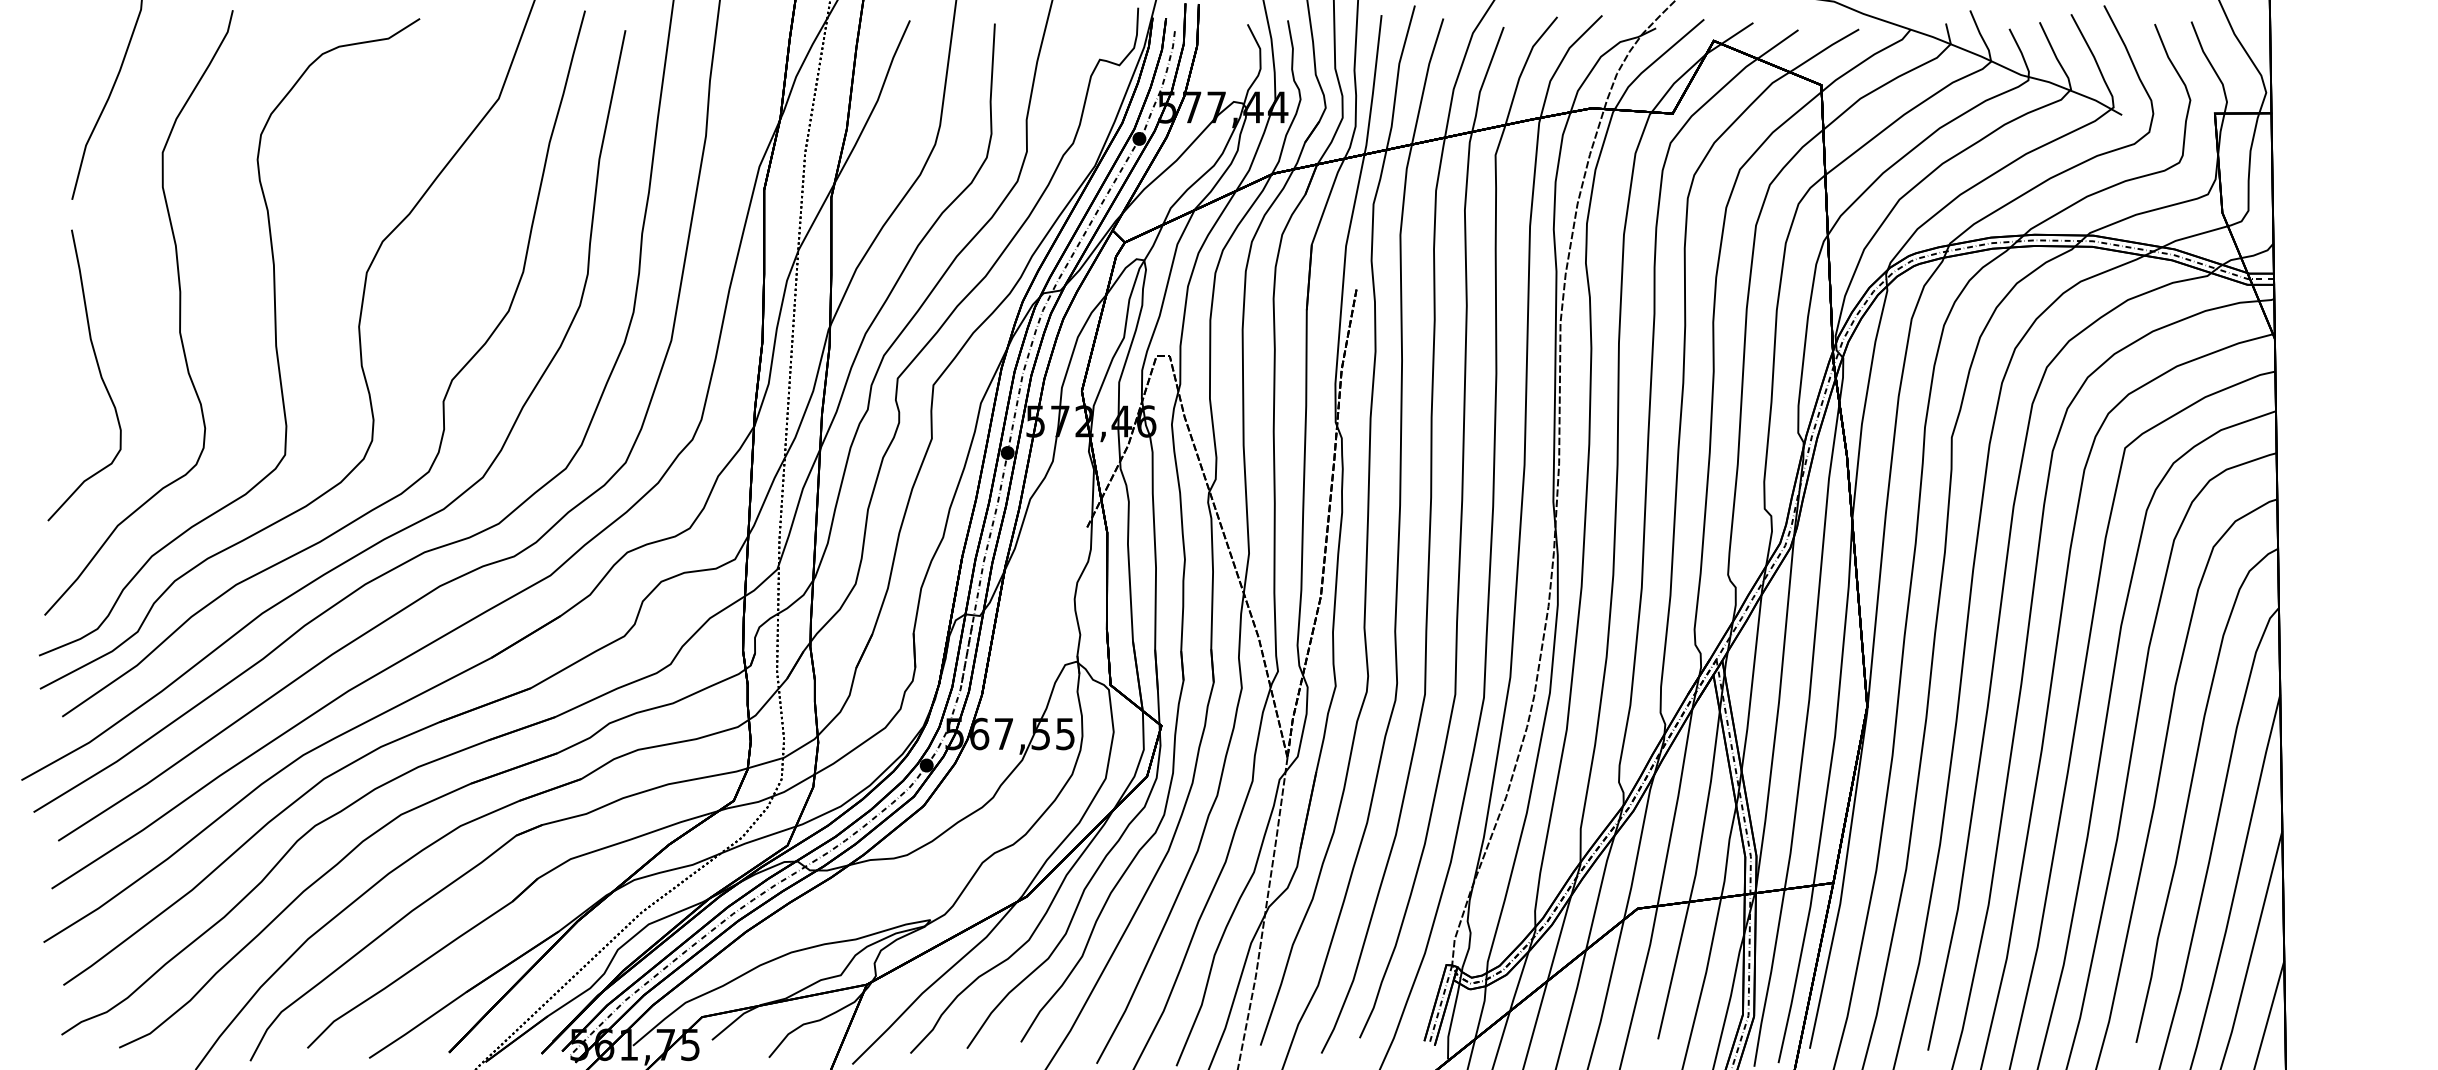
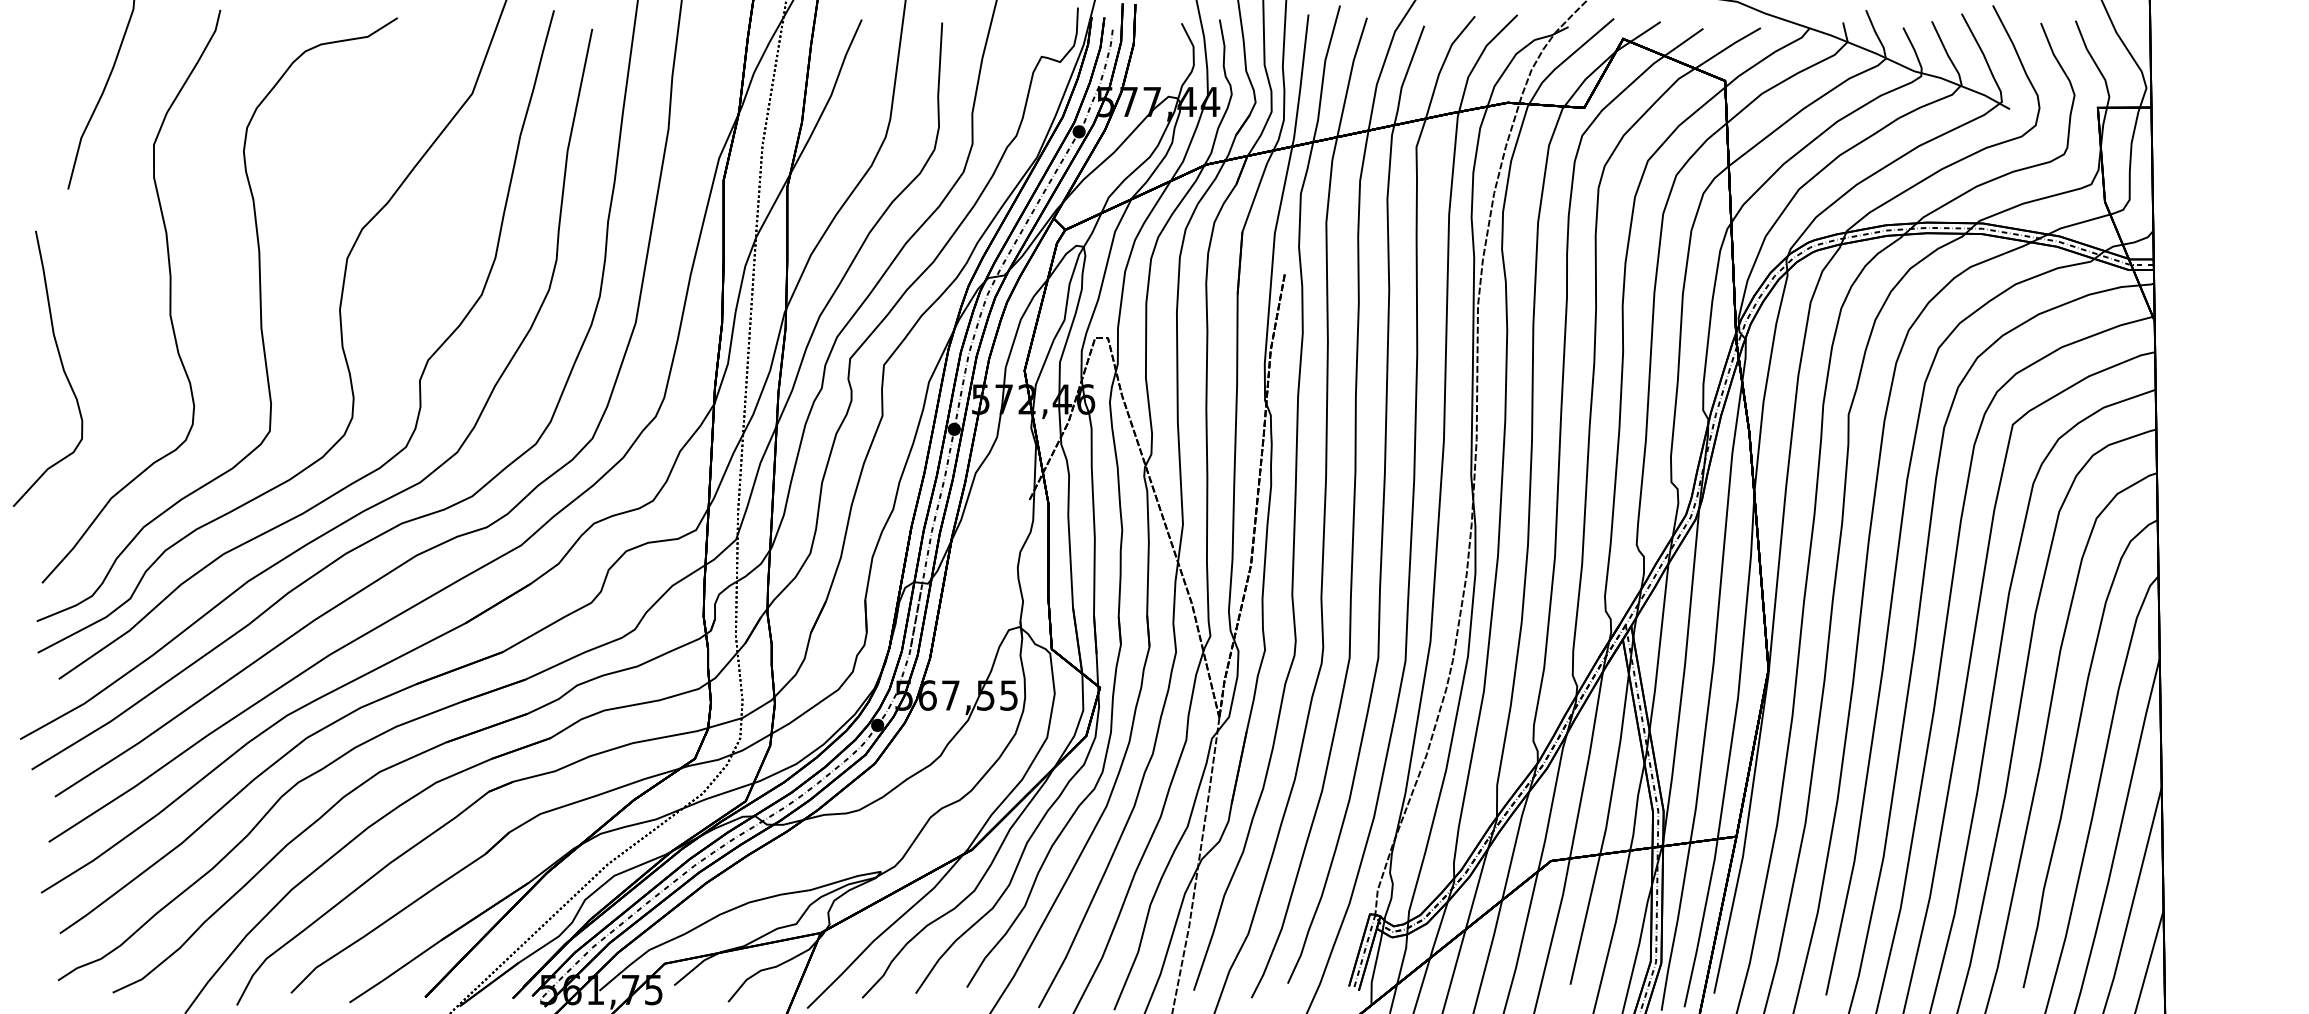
curve: (98, 372) -> (61, 366), moved

